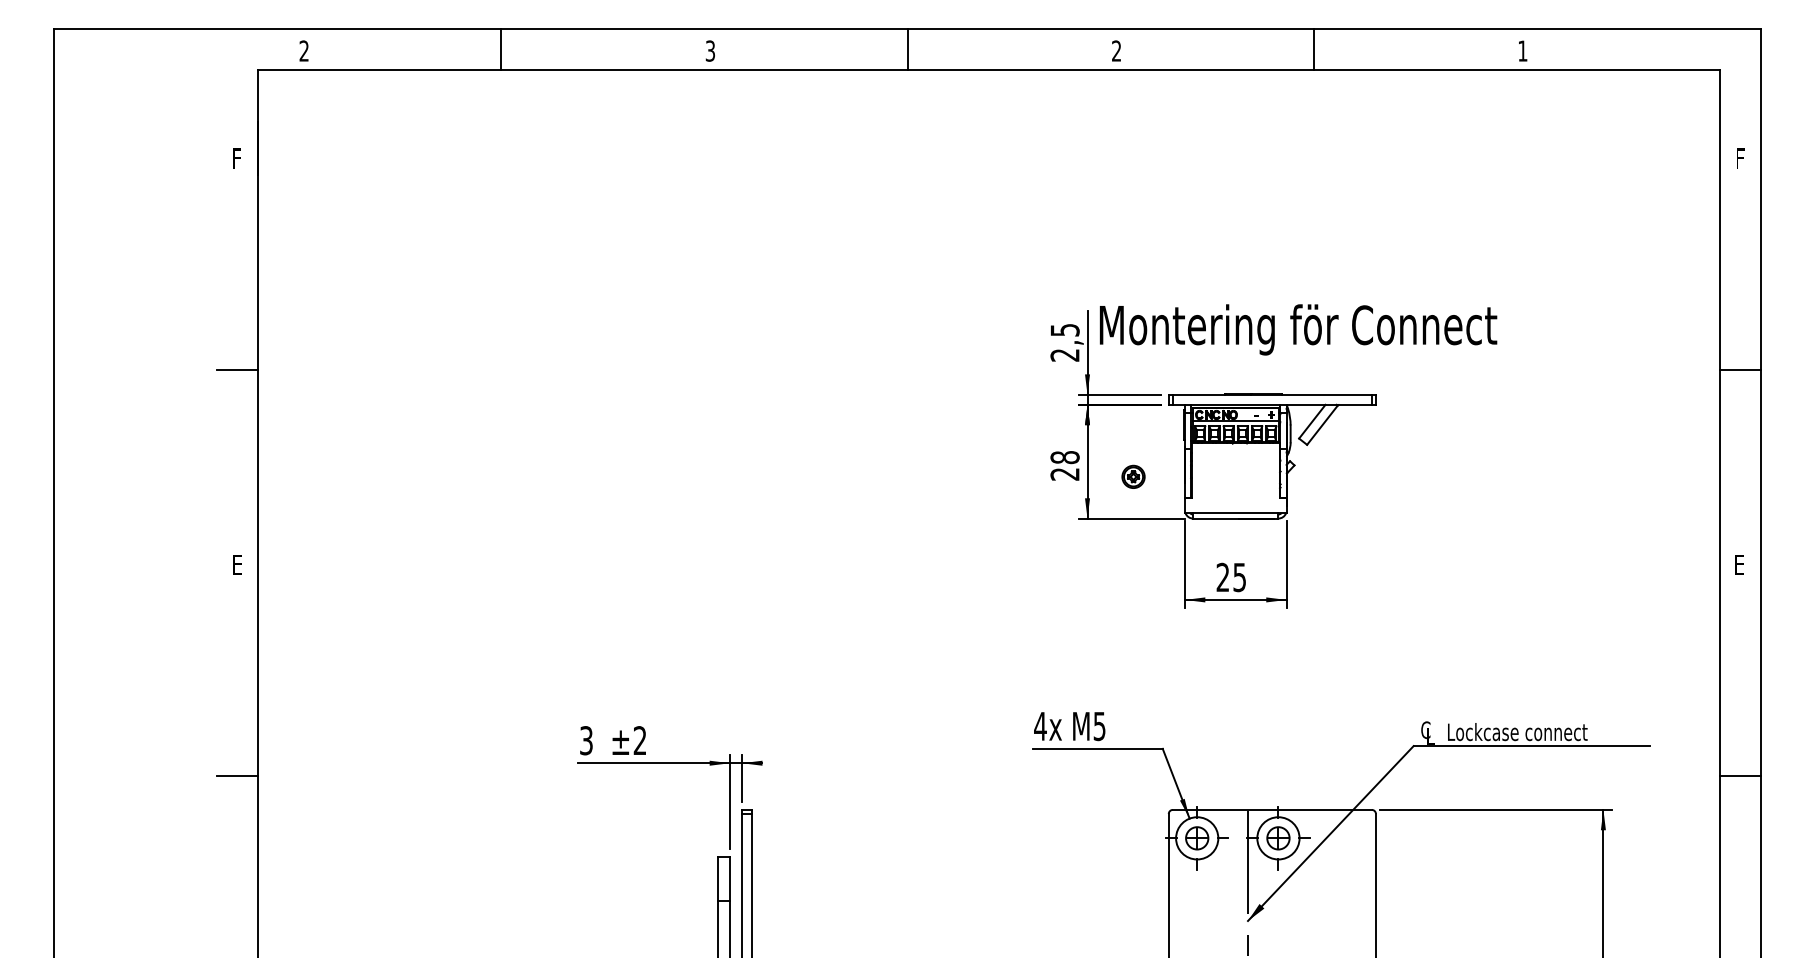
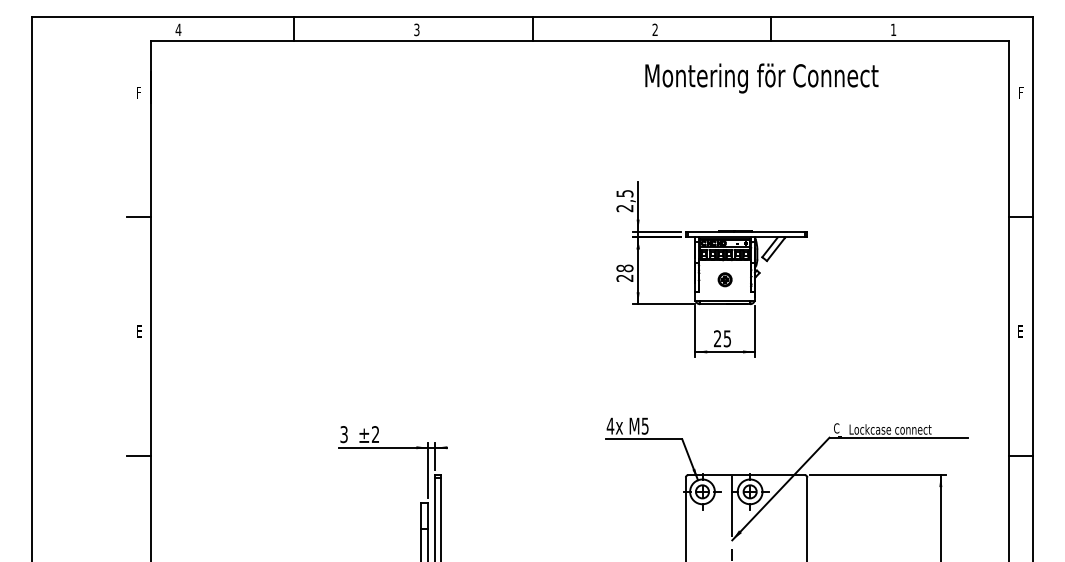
text: (304, 50) -> (178, 29), 2 -> 4
text: (1297, 329) -> (761, 78), moved
part: (1132, 476) -> (724, 279), moved

